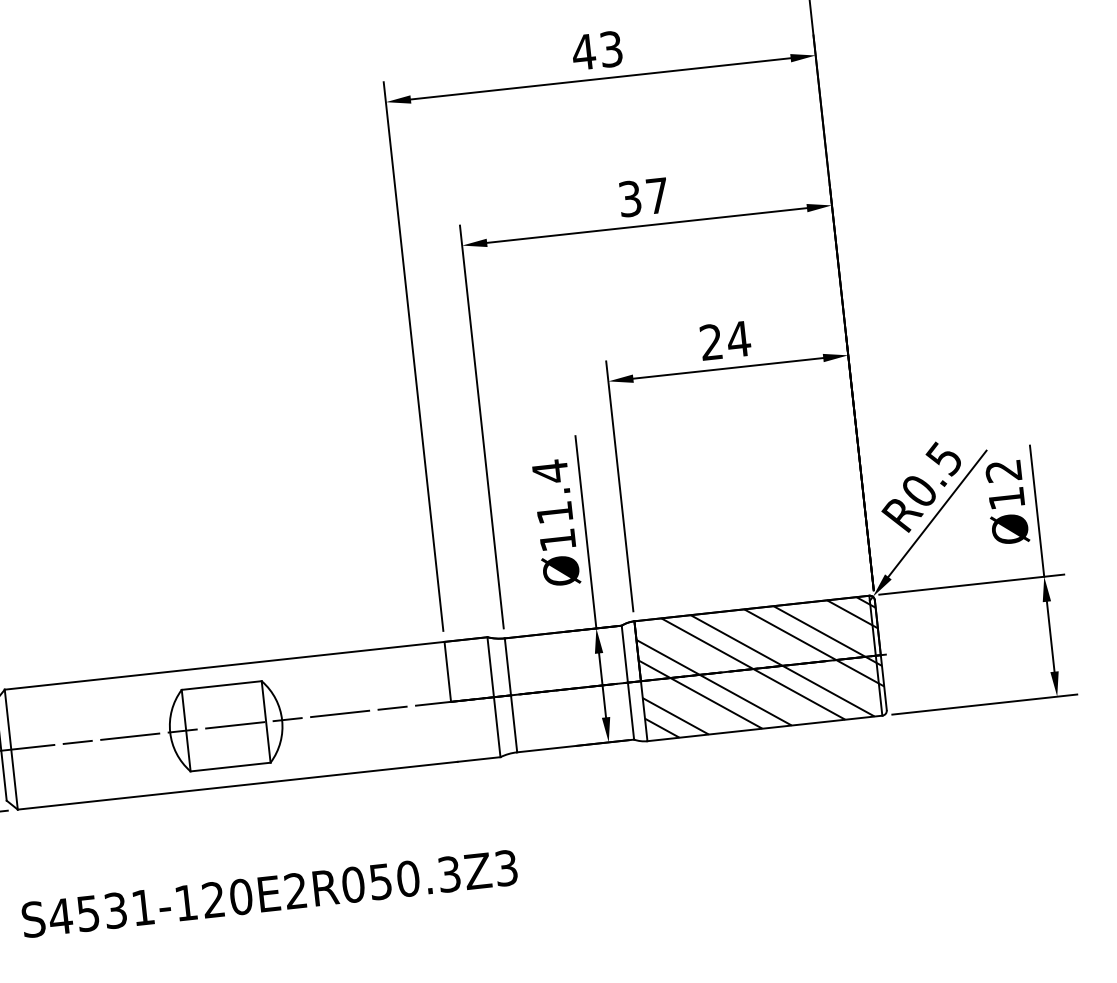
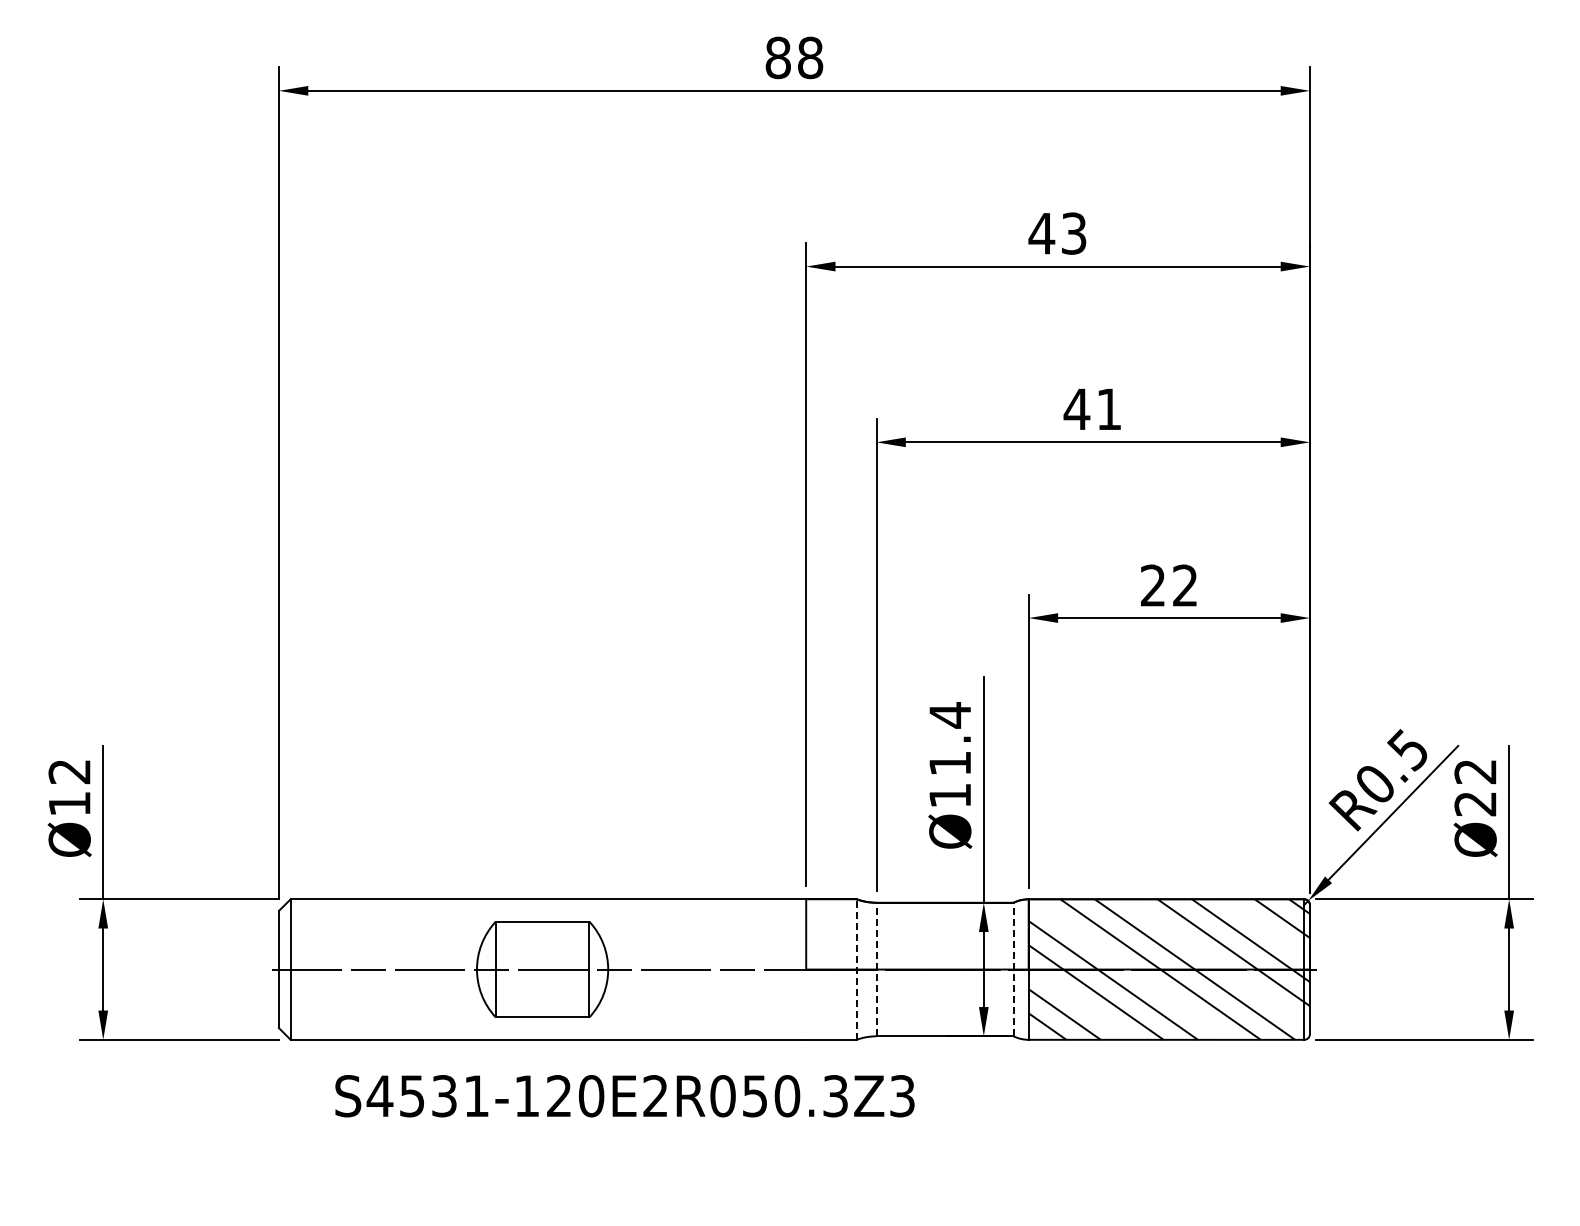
text: (643, 197) -> (1092, 409), 37 -> 41
text: (738, 339) -> (1184, 585), 24 -> 22
text: (1006, 499) -> (1475, 804), Ø12 -> Ø22
line: (627, 682) -> (1013, 969), solid -> dashed
line: (511, 695) -> (876, 969), solid -> dashed
line: (493, 697) -> (856, 969), solid -> dashed
text: (269, 894) -> (624, 1096), moved

